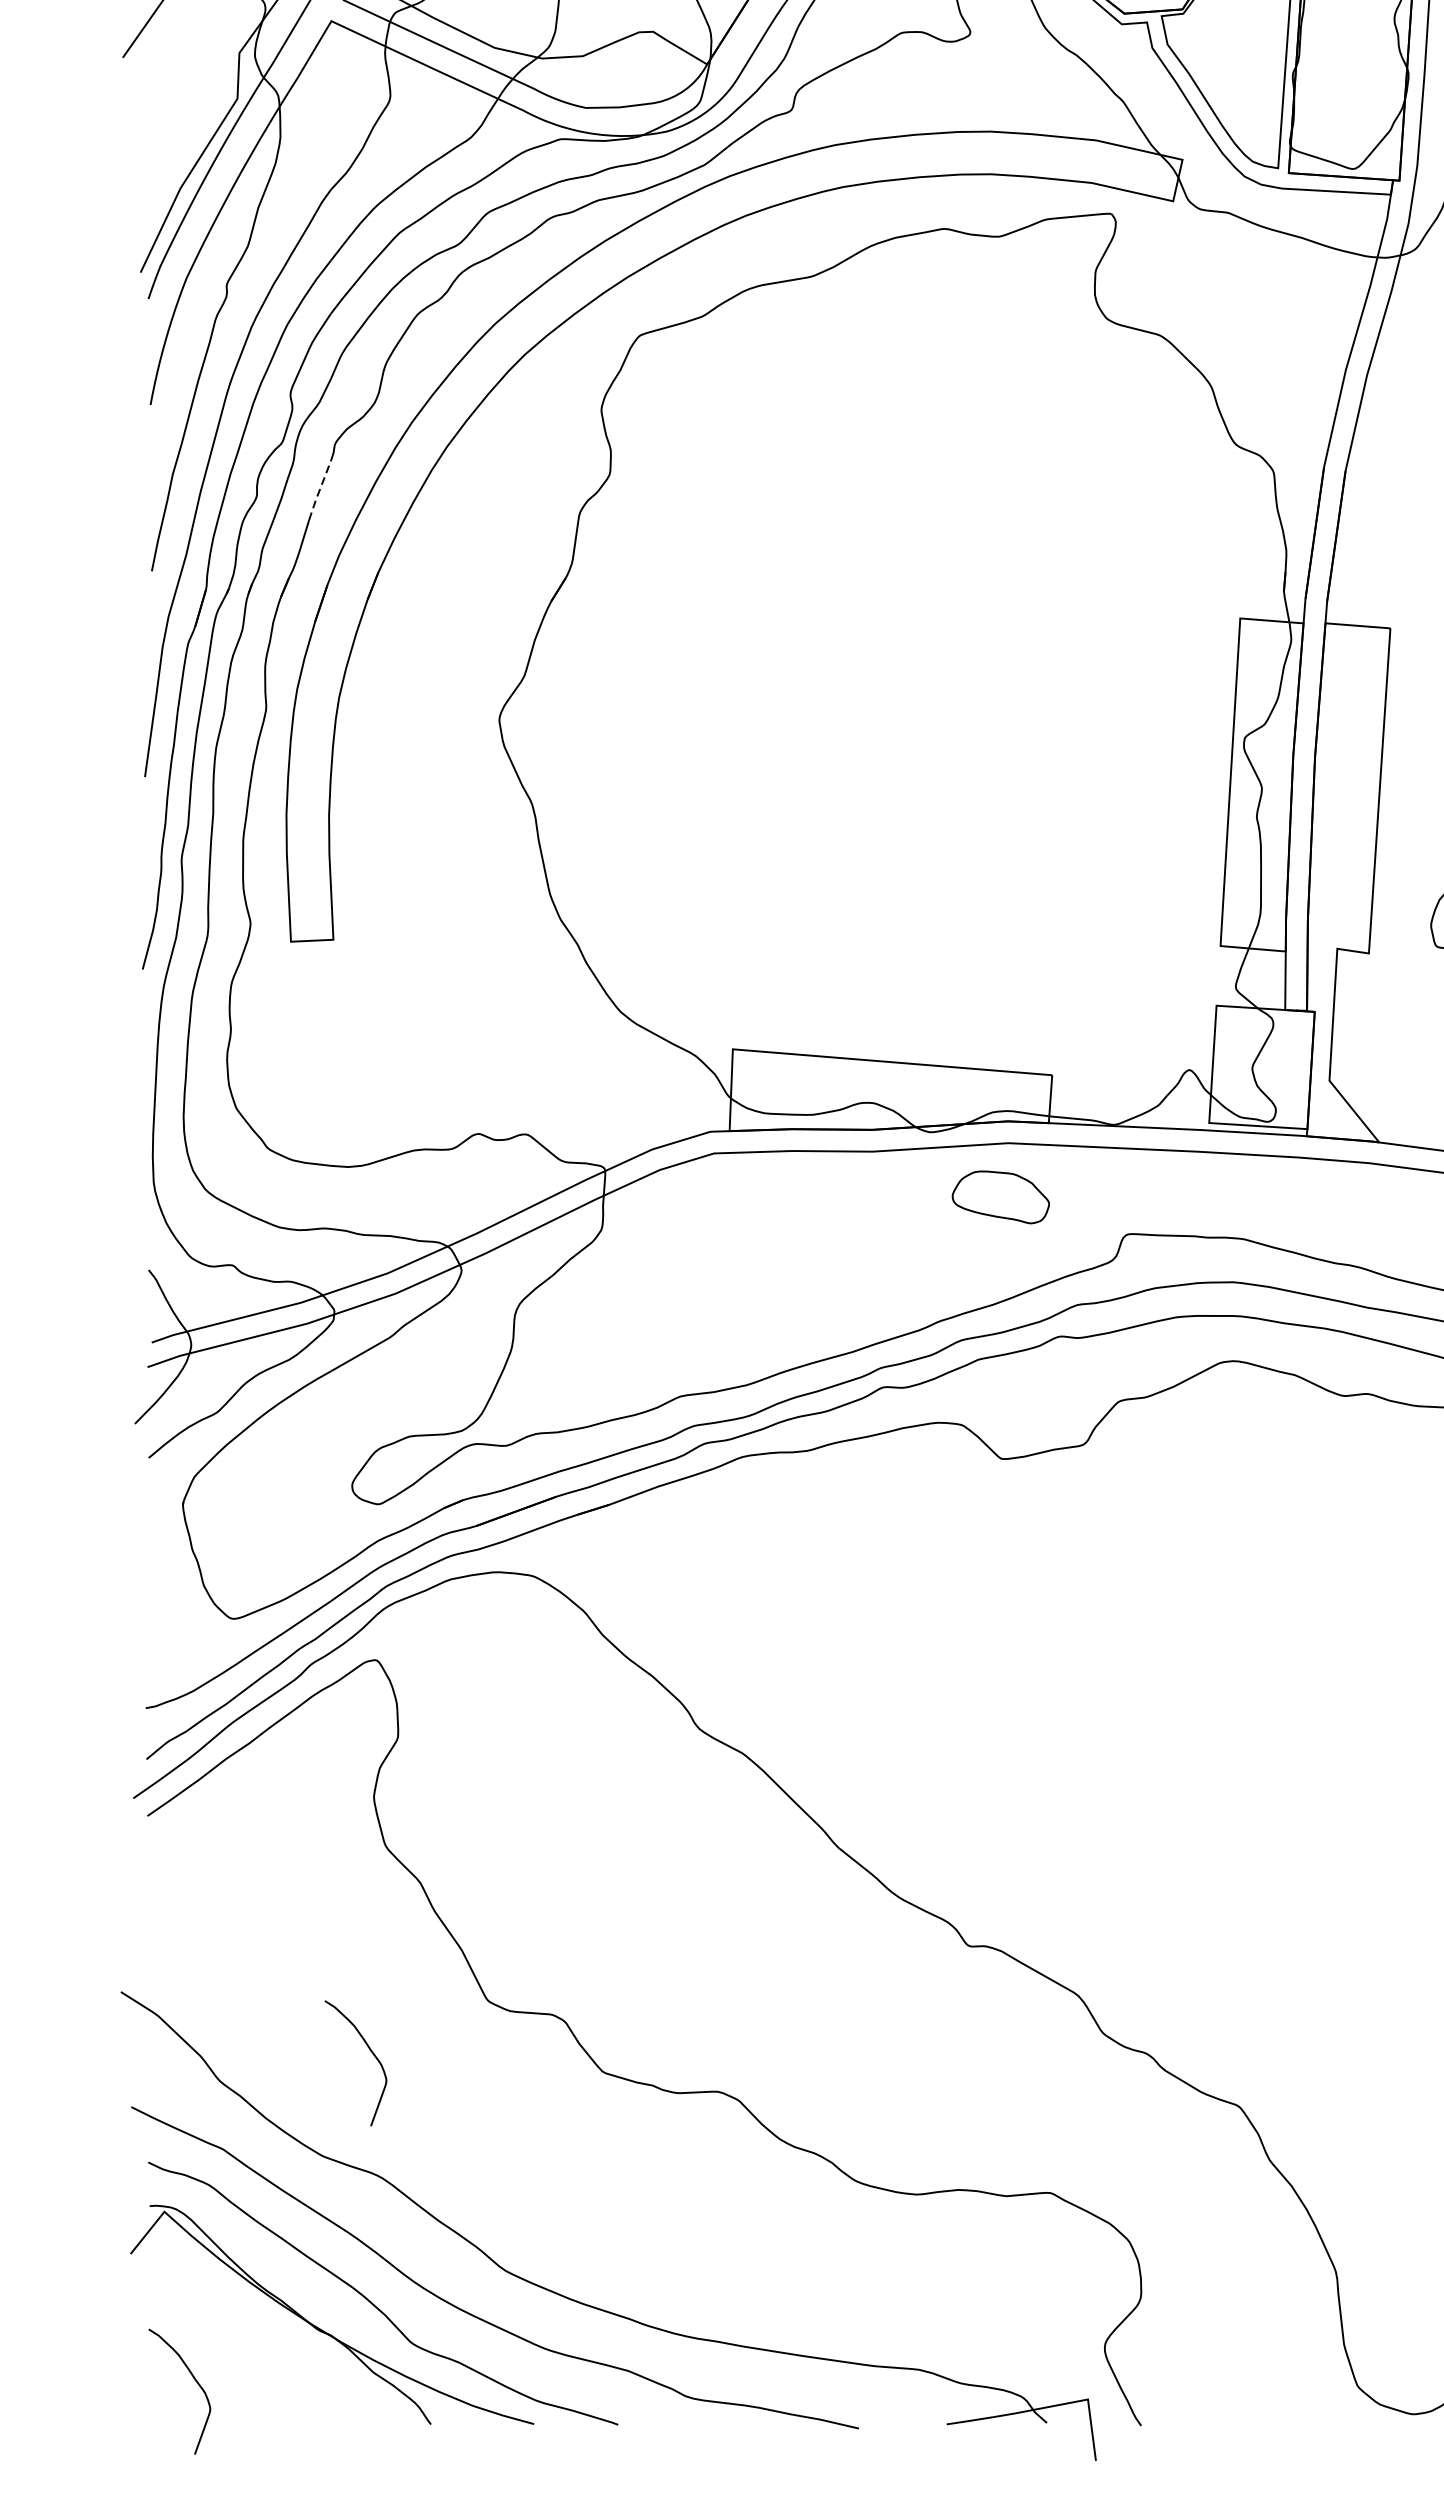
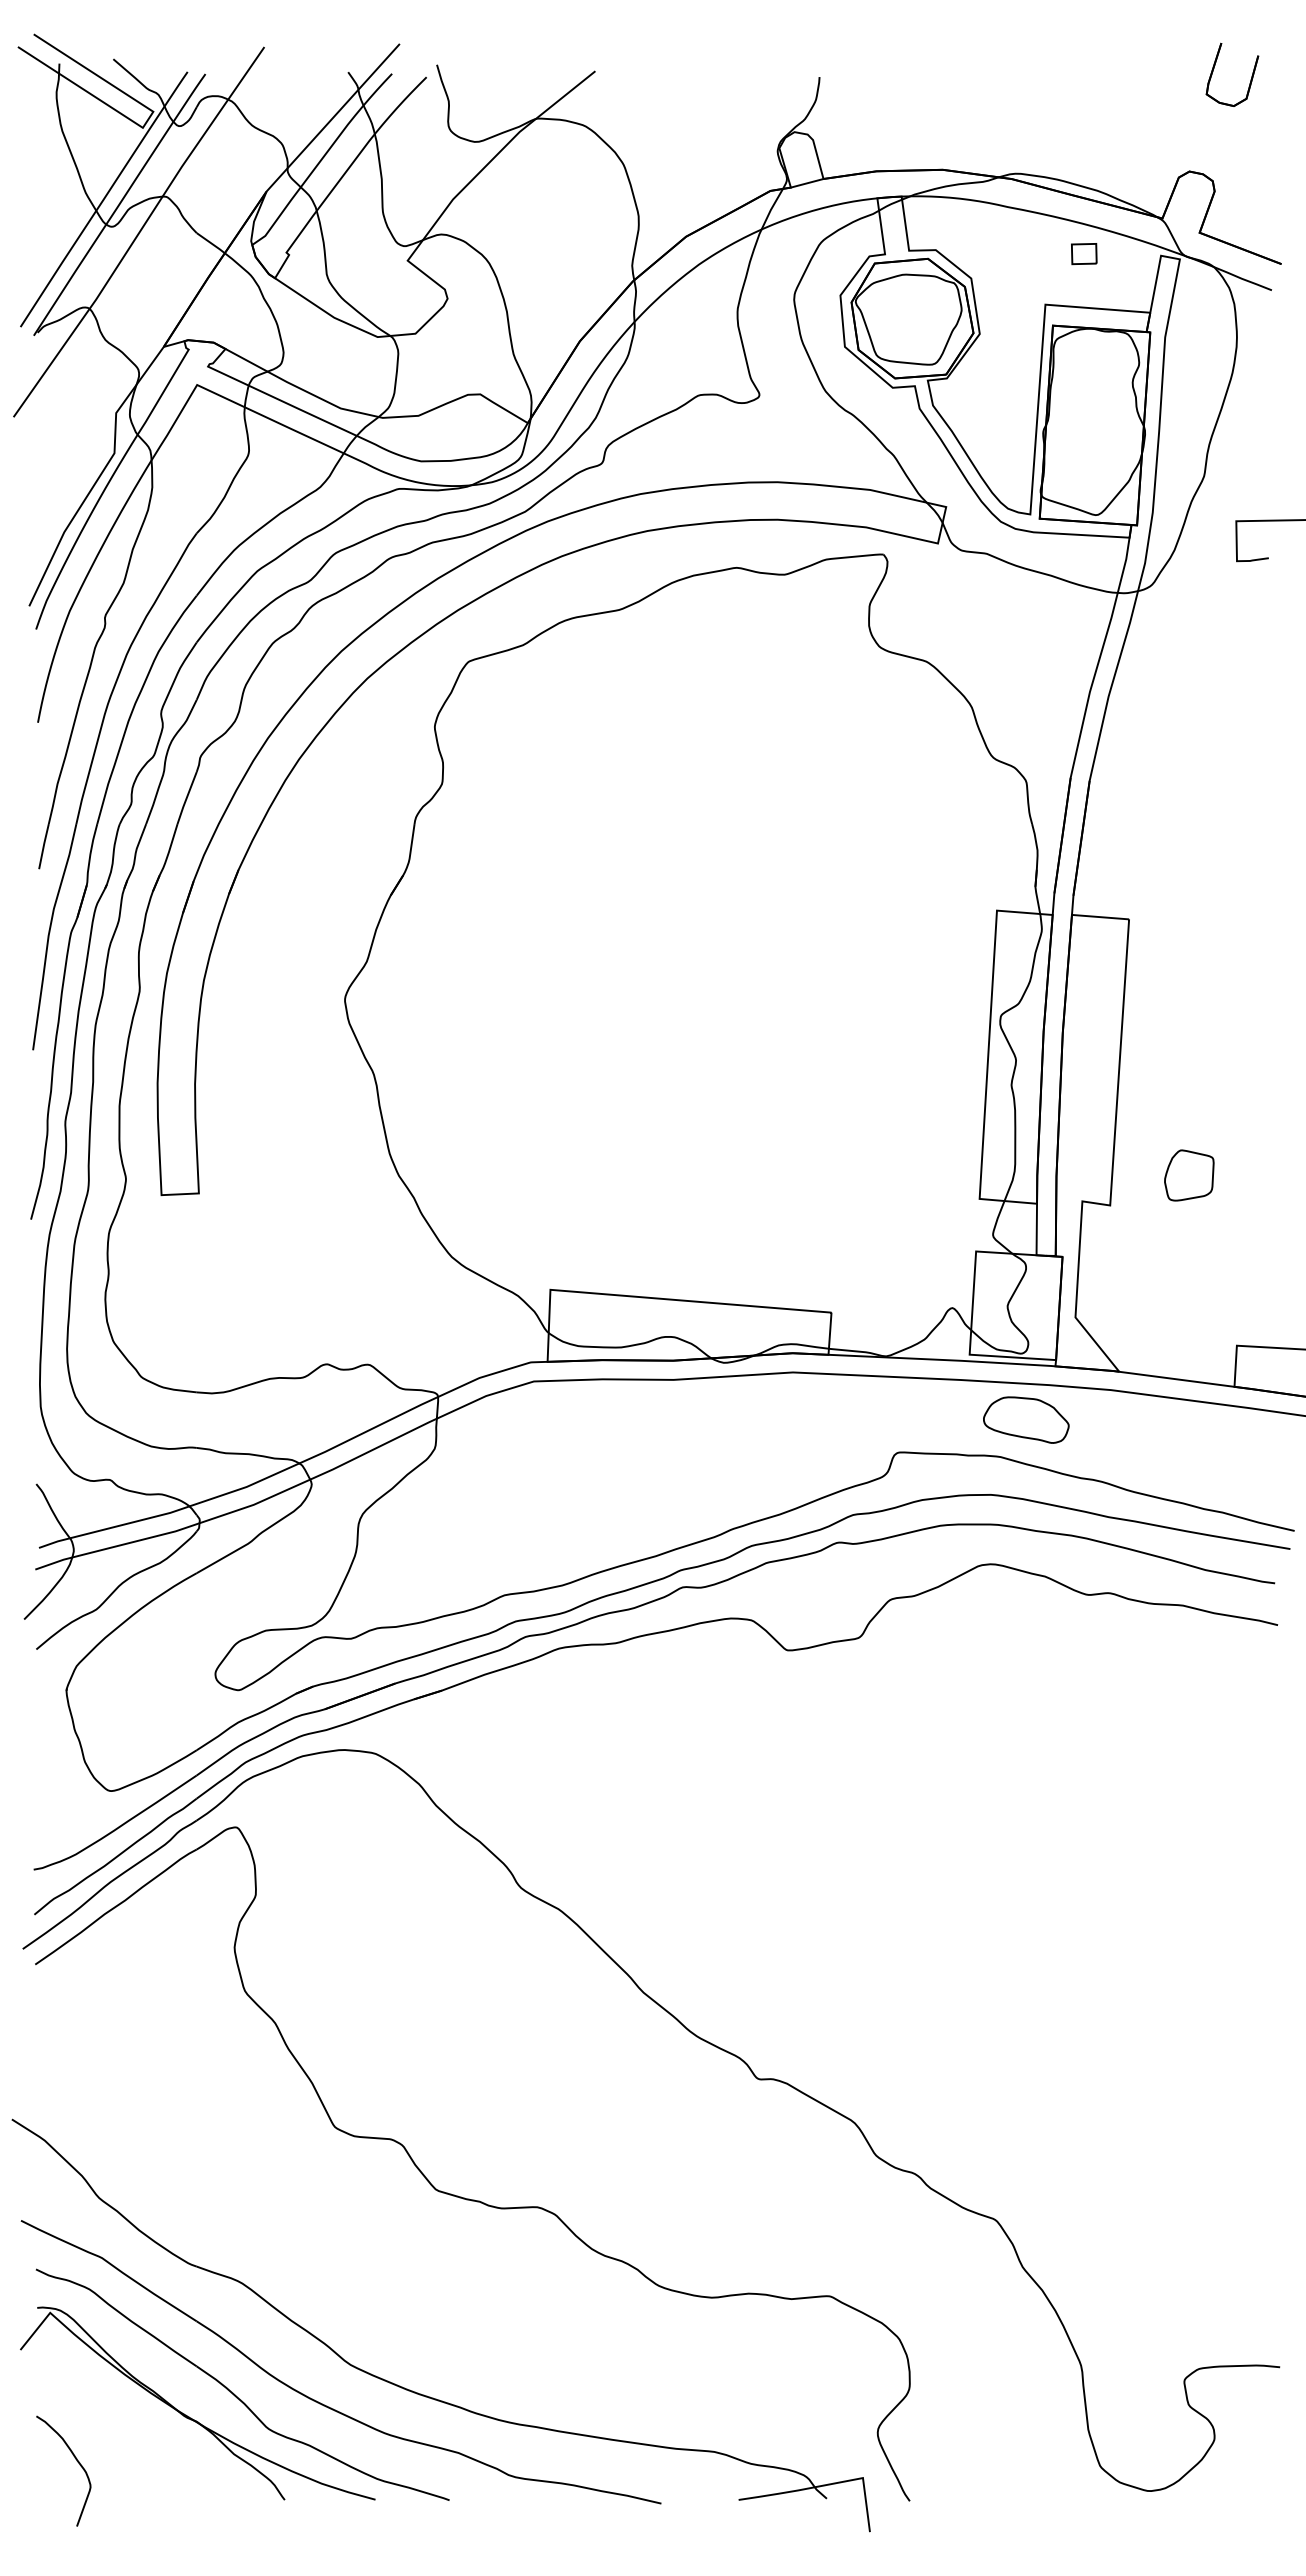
line: (319, 489) -> (186, 797), dashed -> solid
part: (1001, 1196) -> (1026, 1419), moved
curve: (371, 2053) -> (232, 2173), removed

